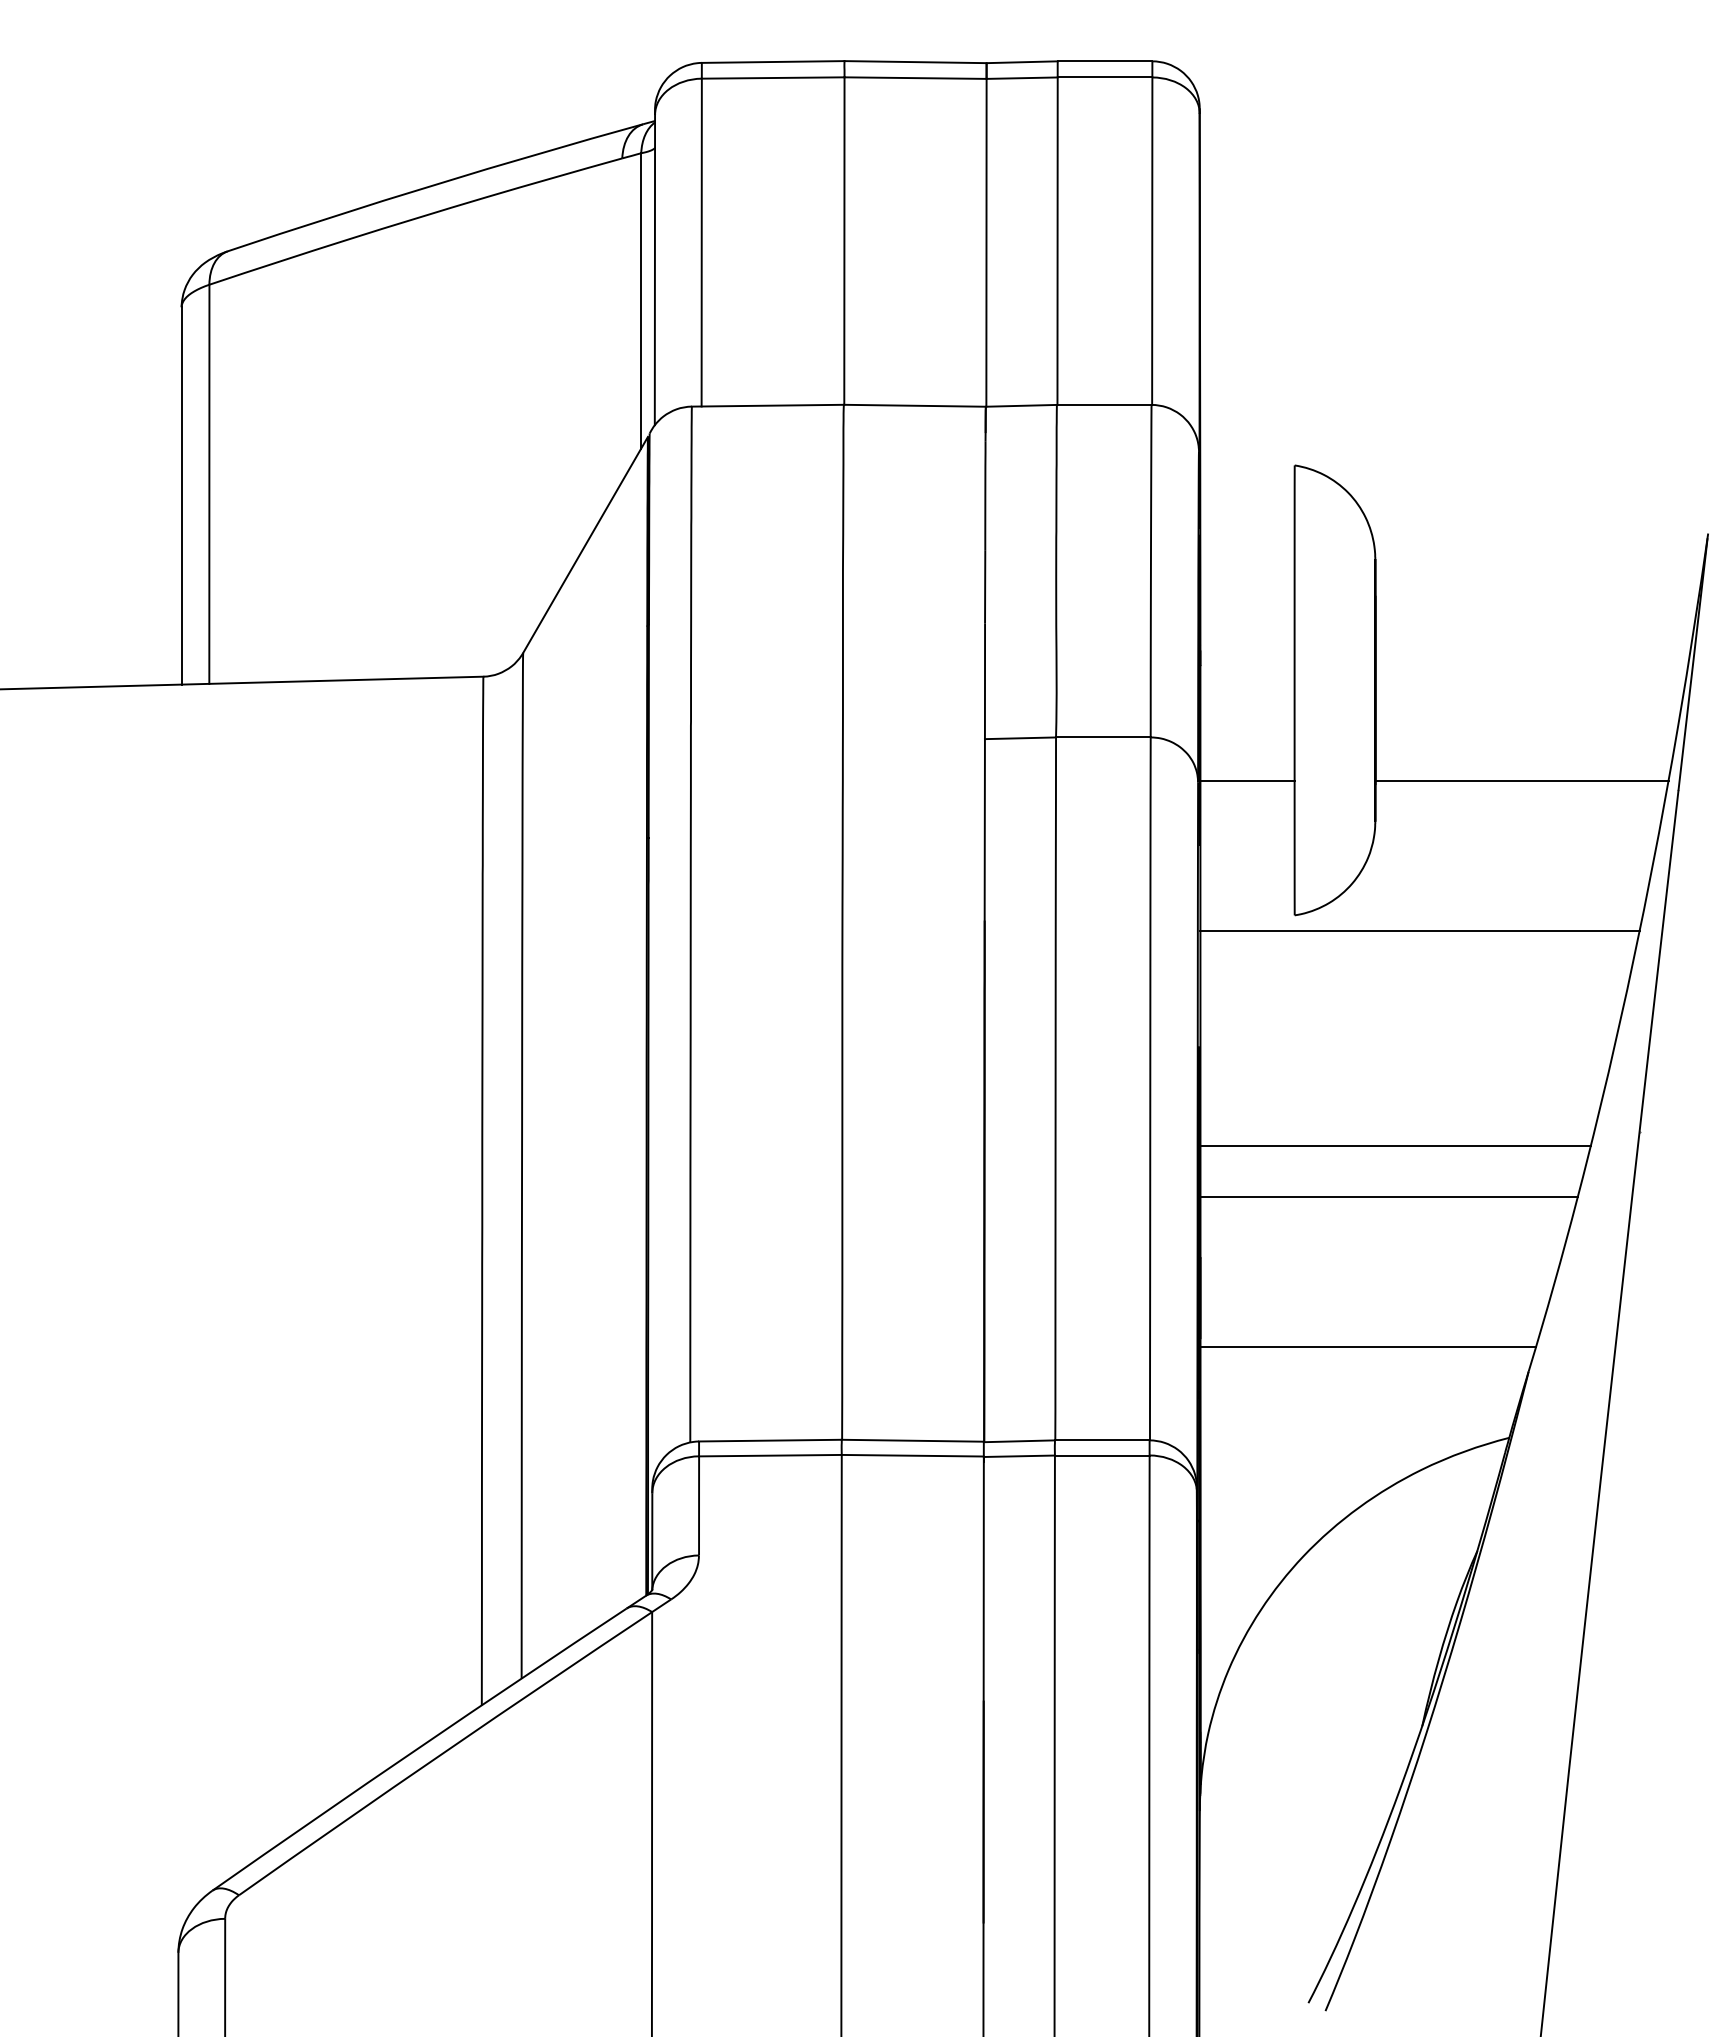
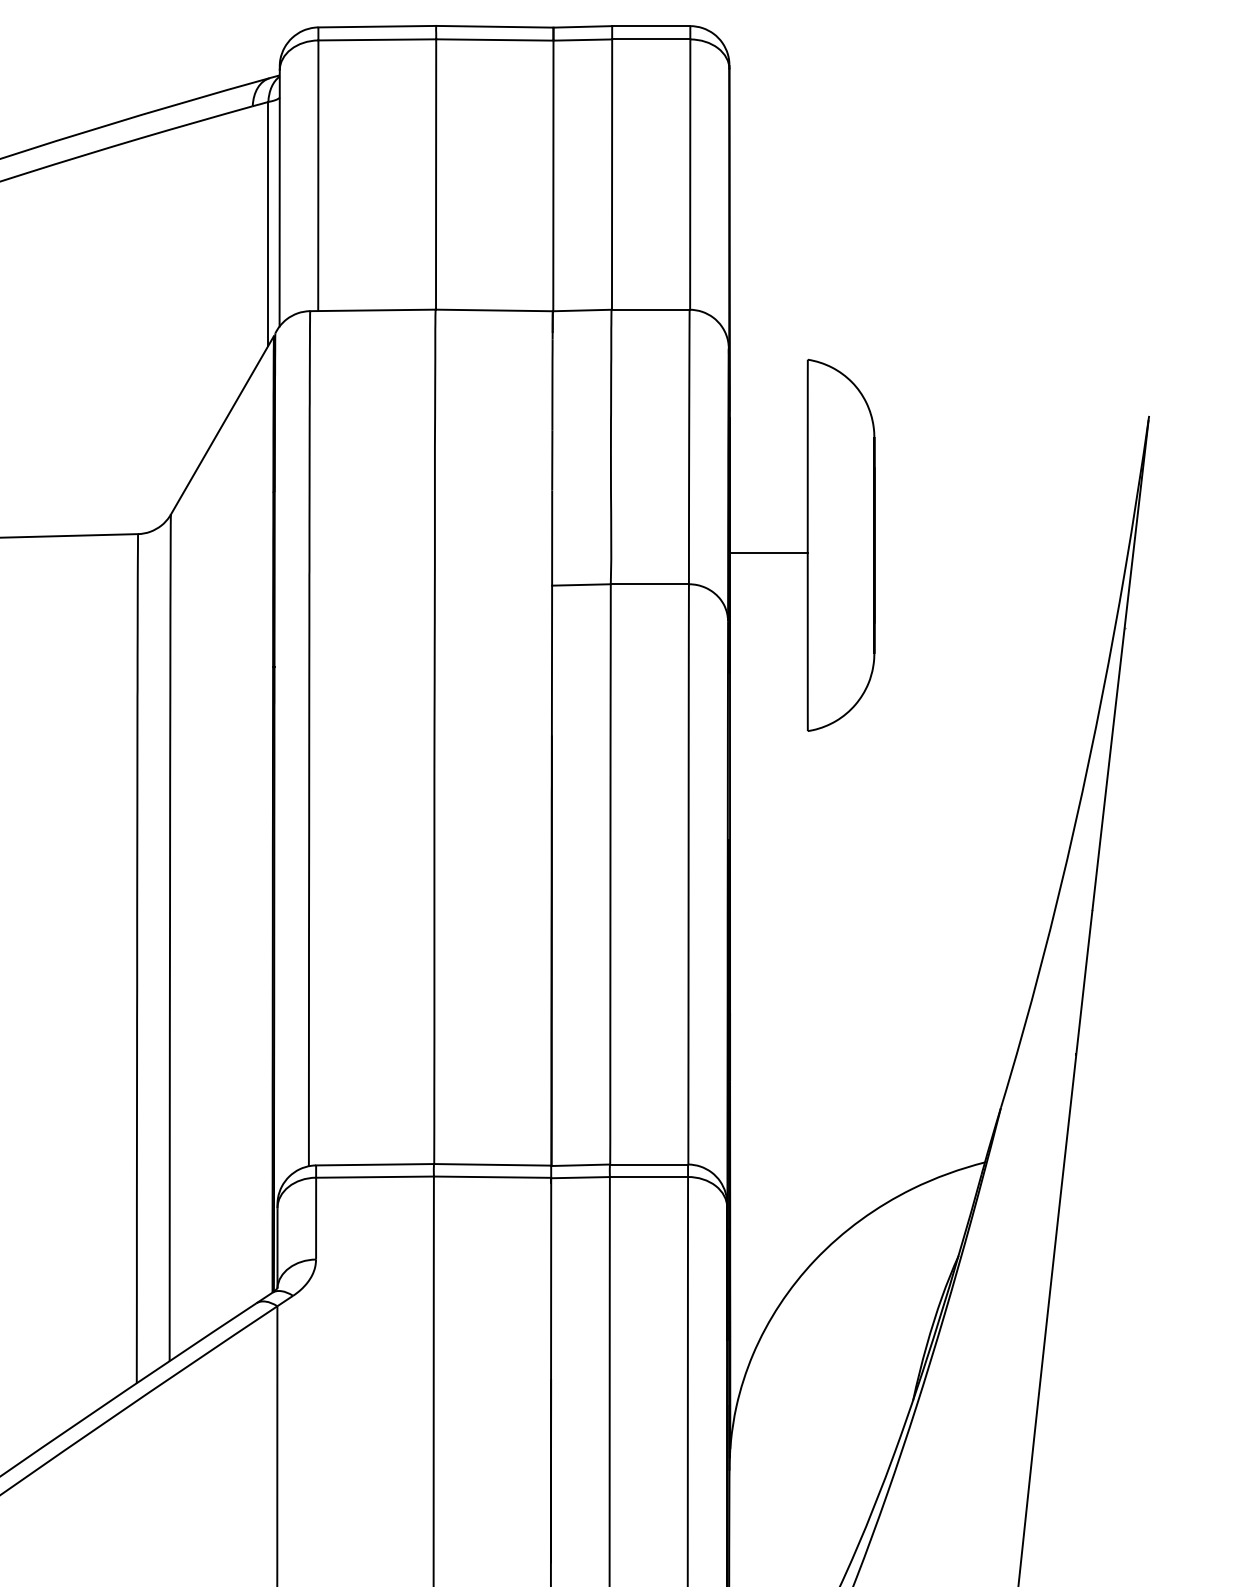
line: (1247, 781) -> (768, 552), moved
line: (1521, 781) -> (995, 620), removed
line: (1419, 931) -> (910, 744), removed
line: (1395, 1146) -> (891, 921), removed
line: (1389, 1196) -> (886, 963), removed
line: (1368, 1347) -> (868, 1087), removed

